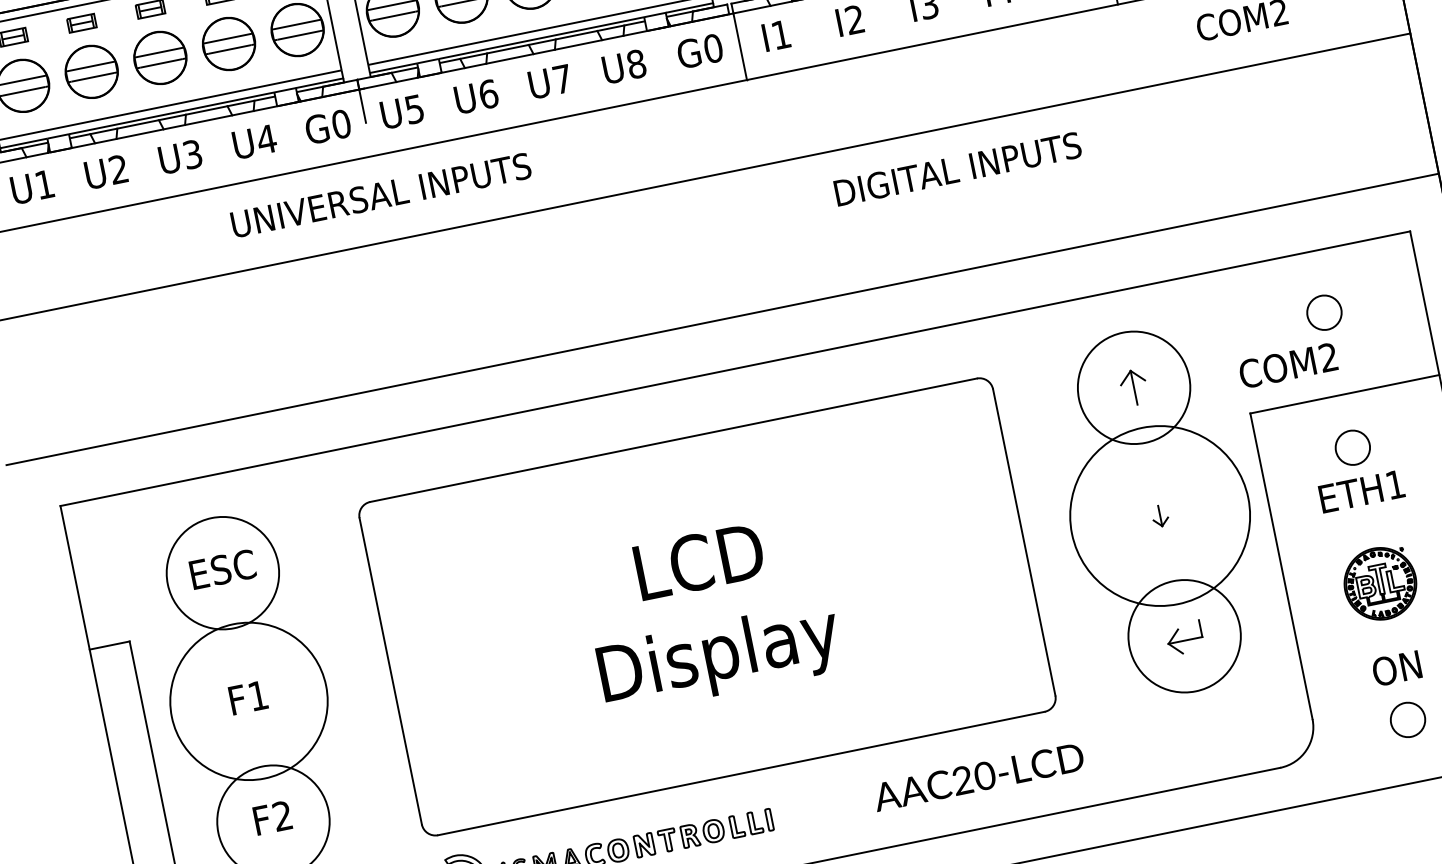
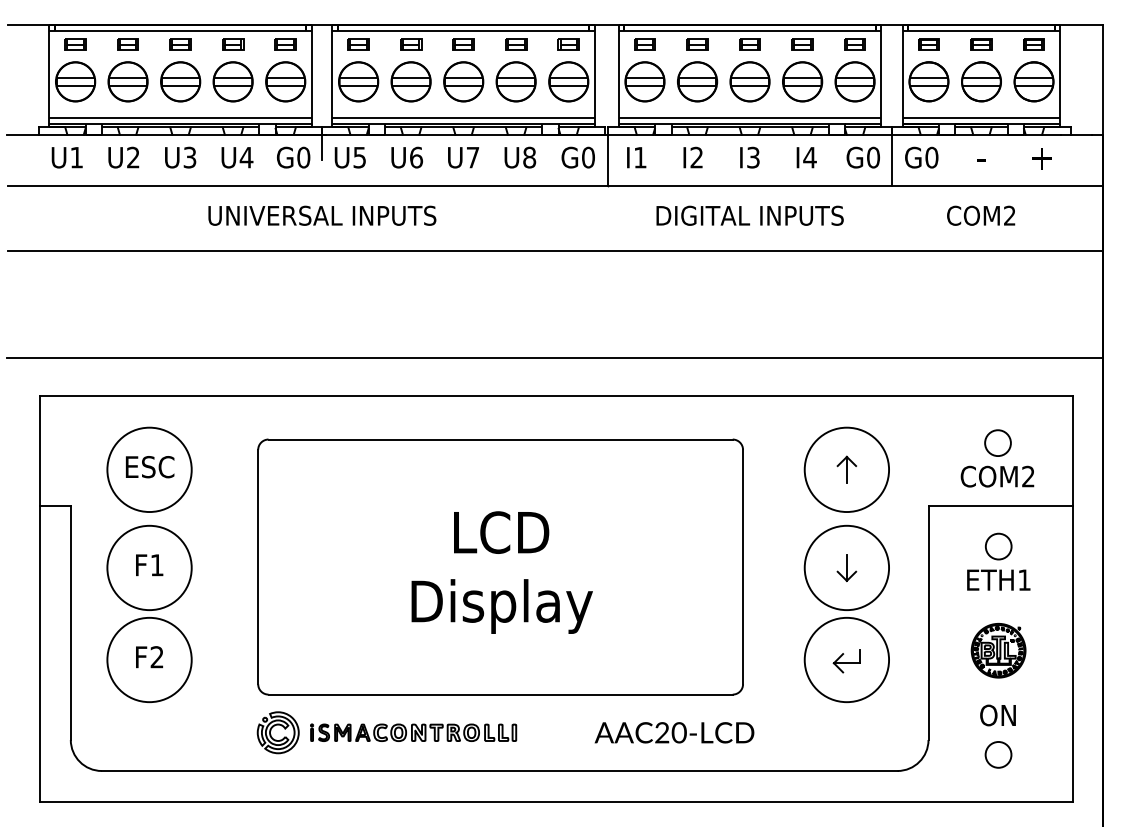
text: (957, 168) -> (749, 215), moved
text: (1288, 365) -> (997, 476), moved
circle: (1159, 515) -> (846, 567), size x0.62
part: (1159, 515) -> (846, 567), size x1.67
circle: (248, 700) -> (149, 567), size x0.71

